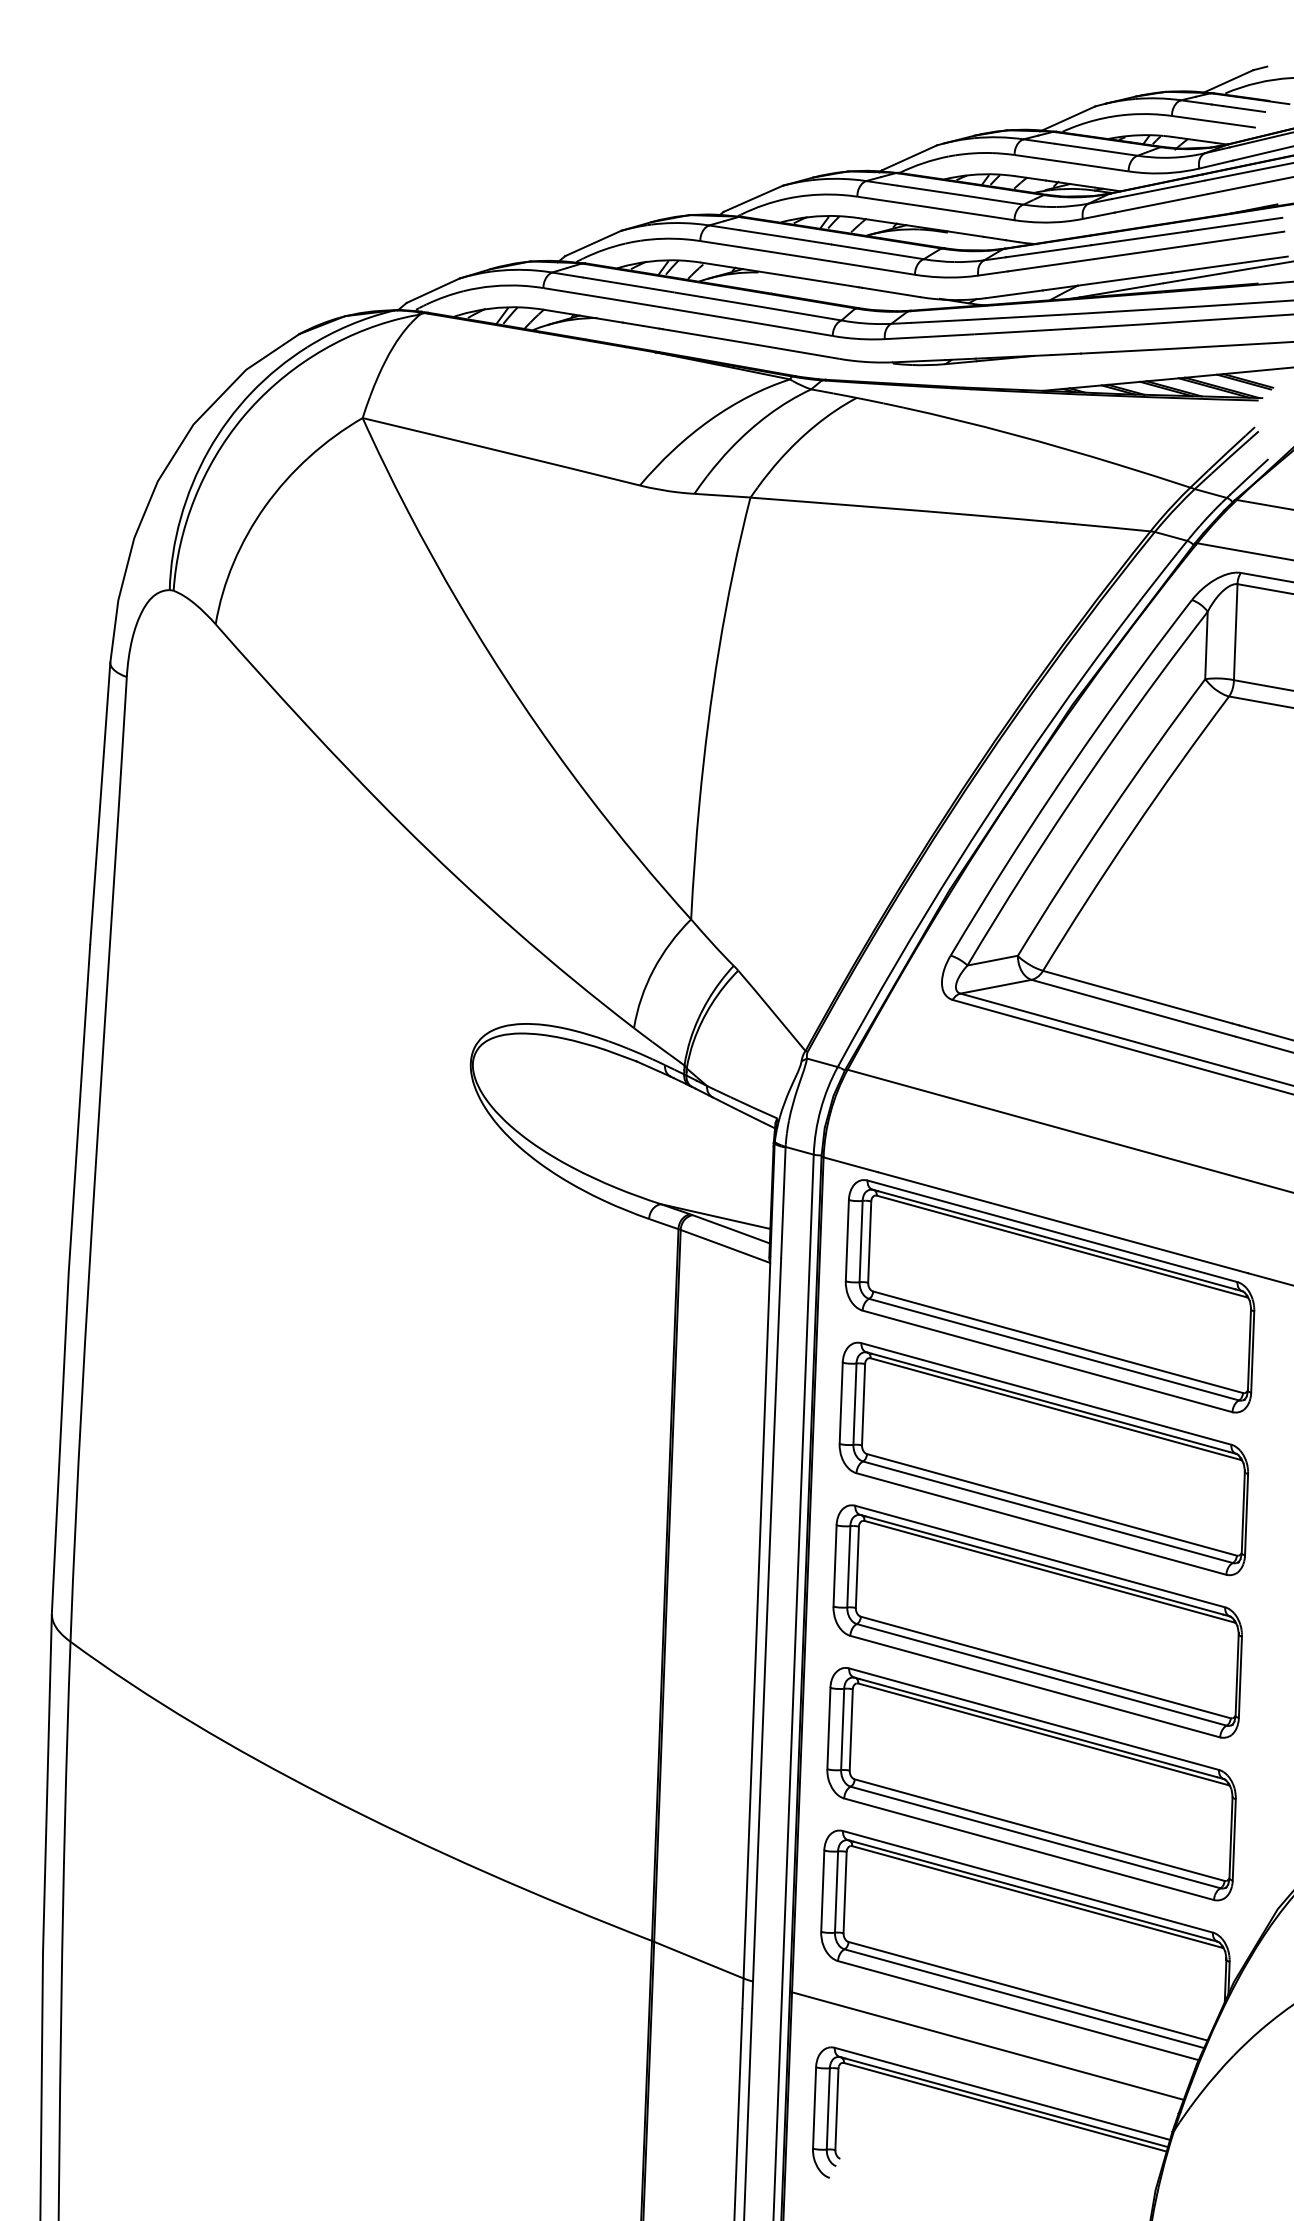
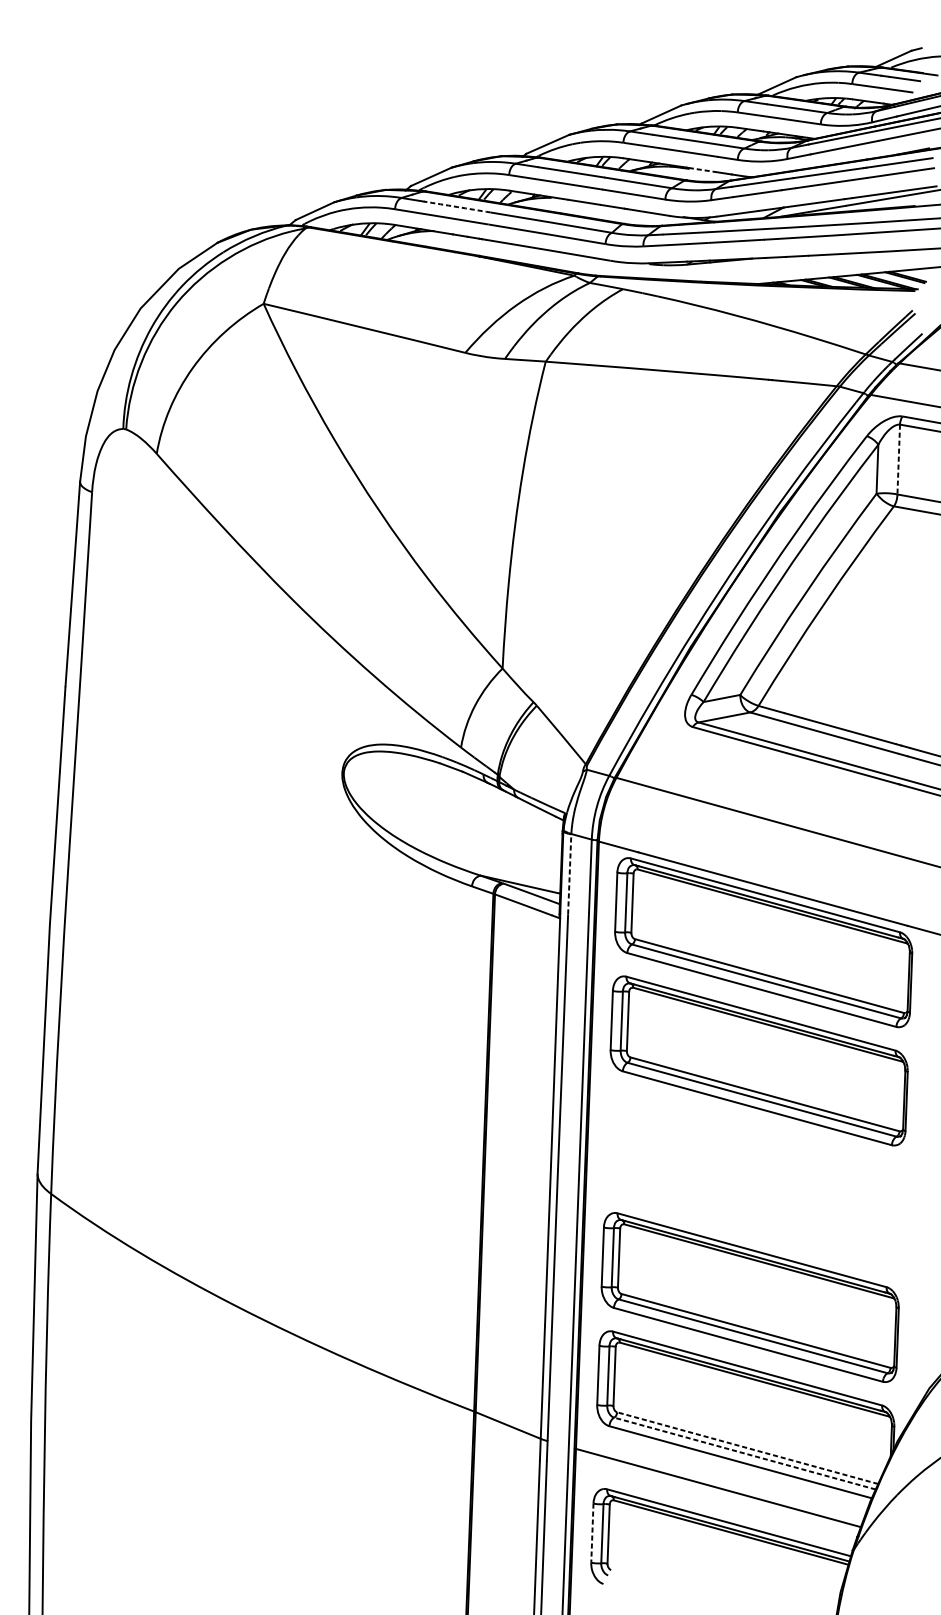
line: (965, 234) -> (702, 170), solid -> dashed
arc: (628, 284) -> (457, 206), solid -> dashed
line: (1235, 632) -> (898, 459), solid -> dashed
line: (783, 1201) -> (569, 873), solid -> dashed
part: (1037, 1621) -> (754, 1179), removed
line: (1027, 1991) -> (747, 1448), solid -> dashed
line: (1023, 1998) -> (744, 1453), solid -> dashed
line: (814, 2108) -> (592, 1533), solid -> dashed

